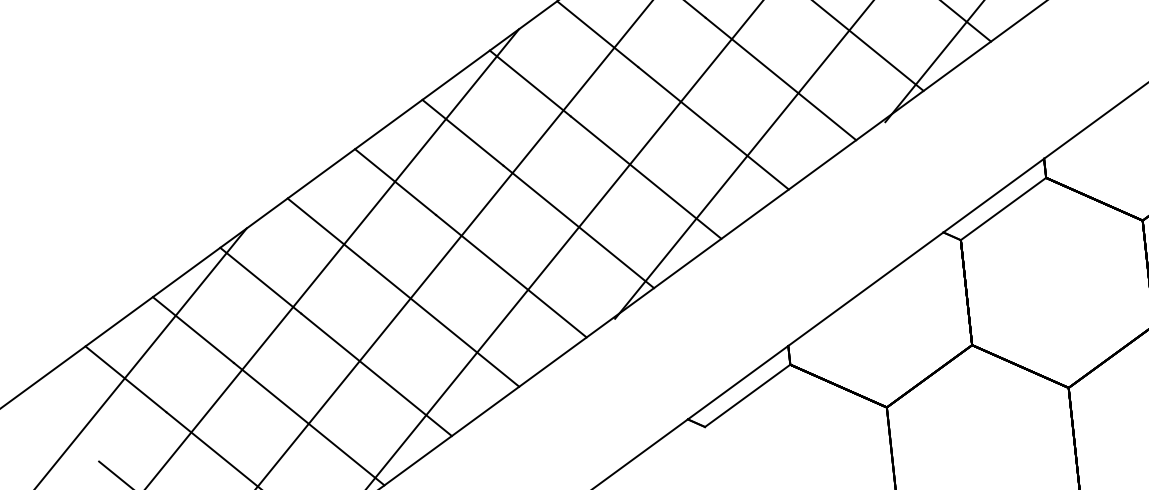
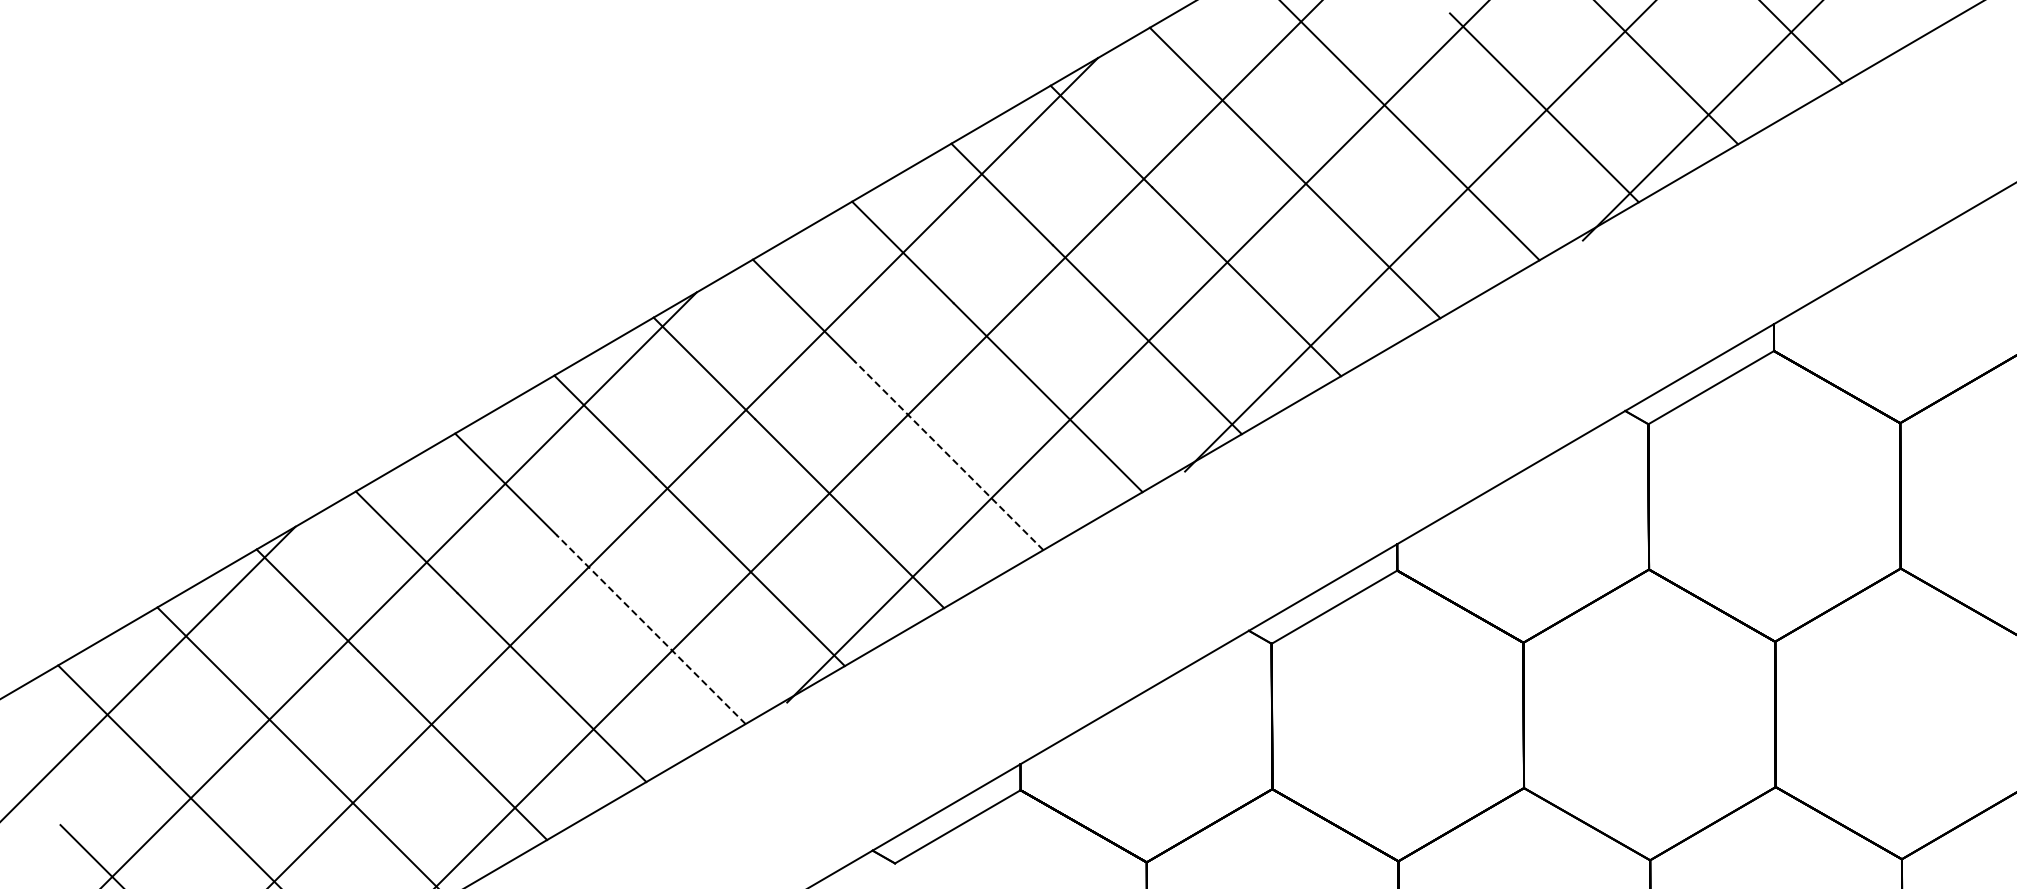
line: (713, 128) -> (948, 455), solid -> dashed
line: (511, 276) -> (651, 629), solid -> dashed

